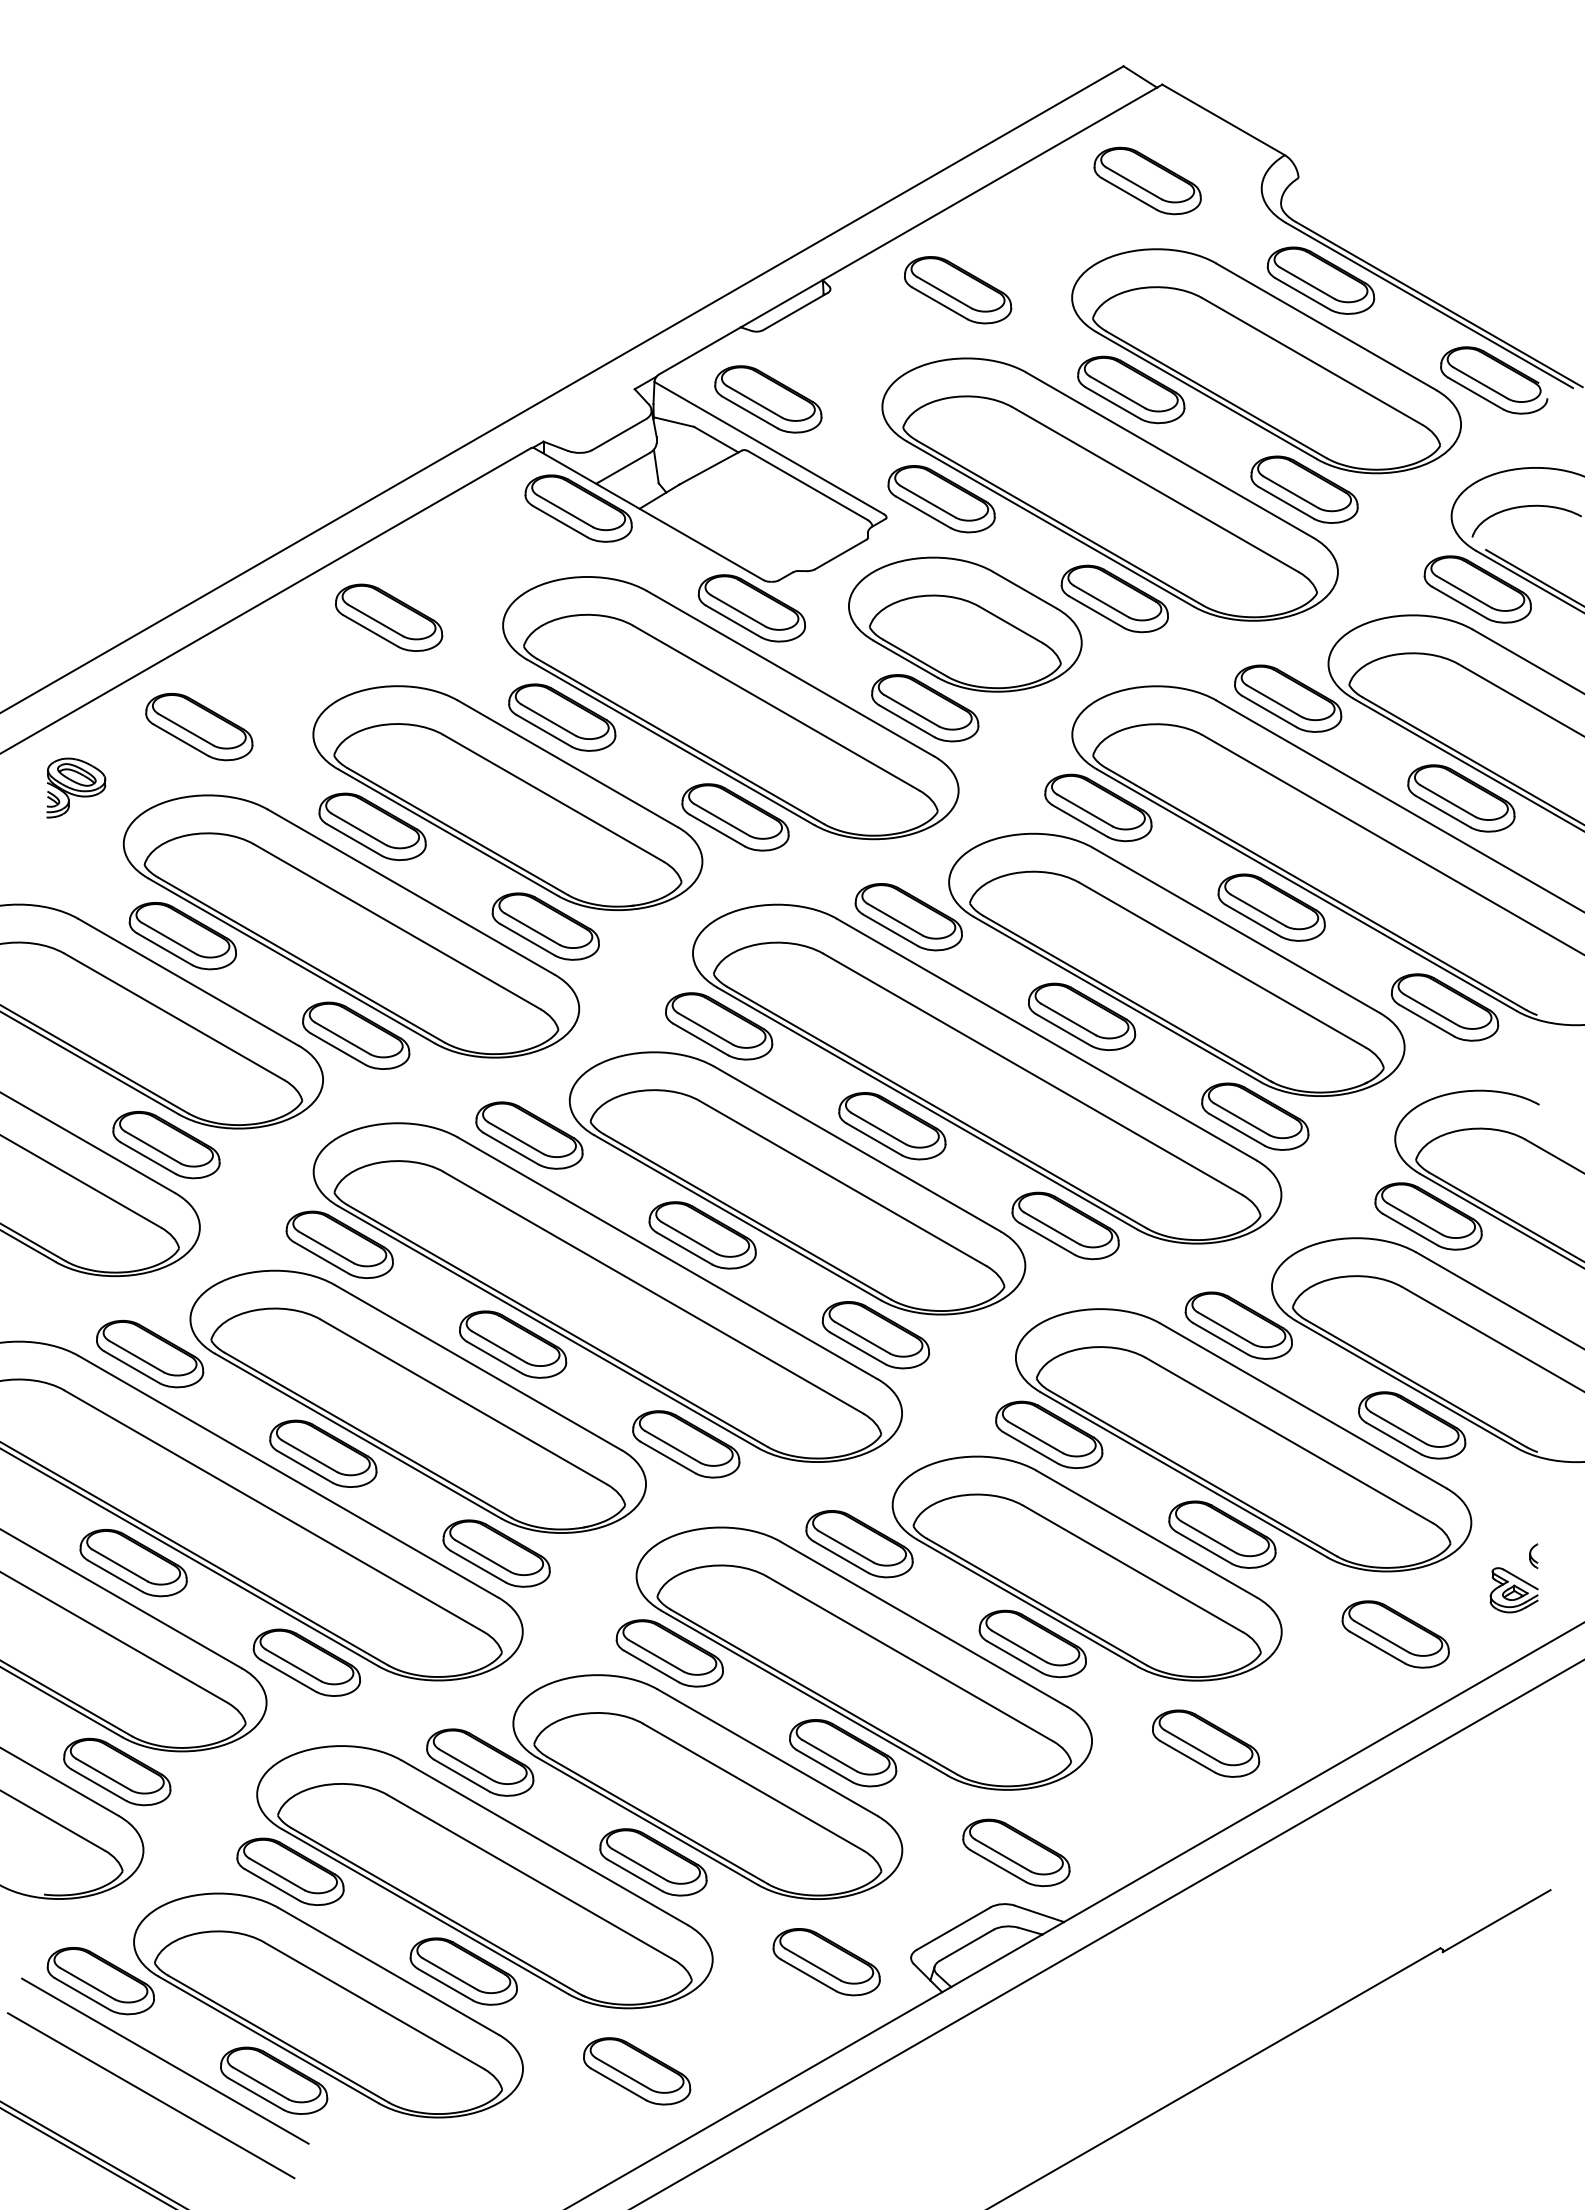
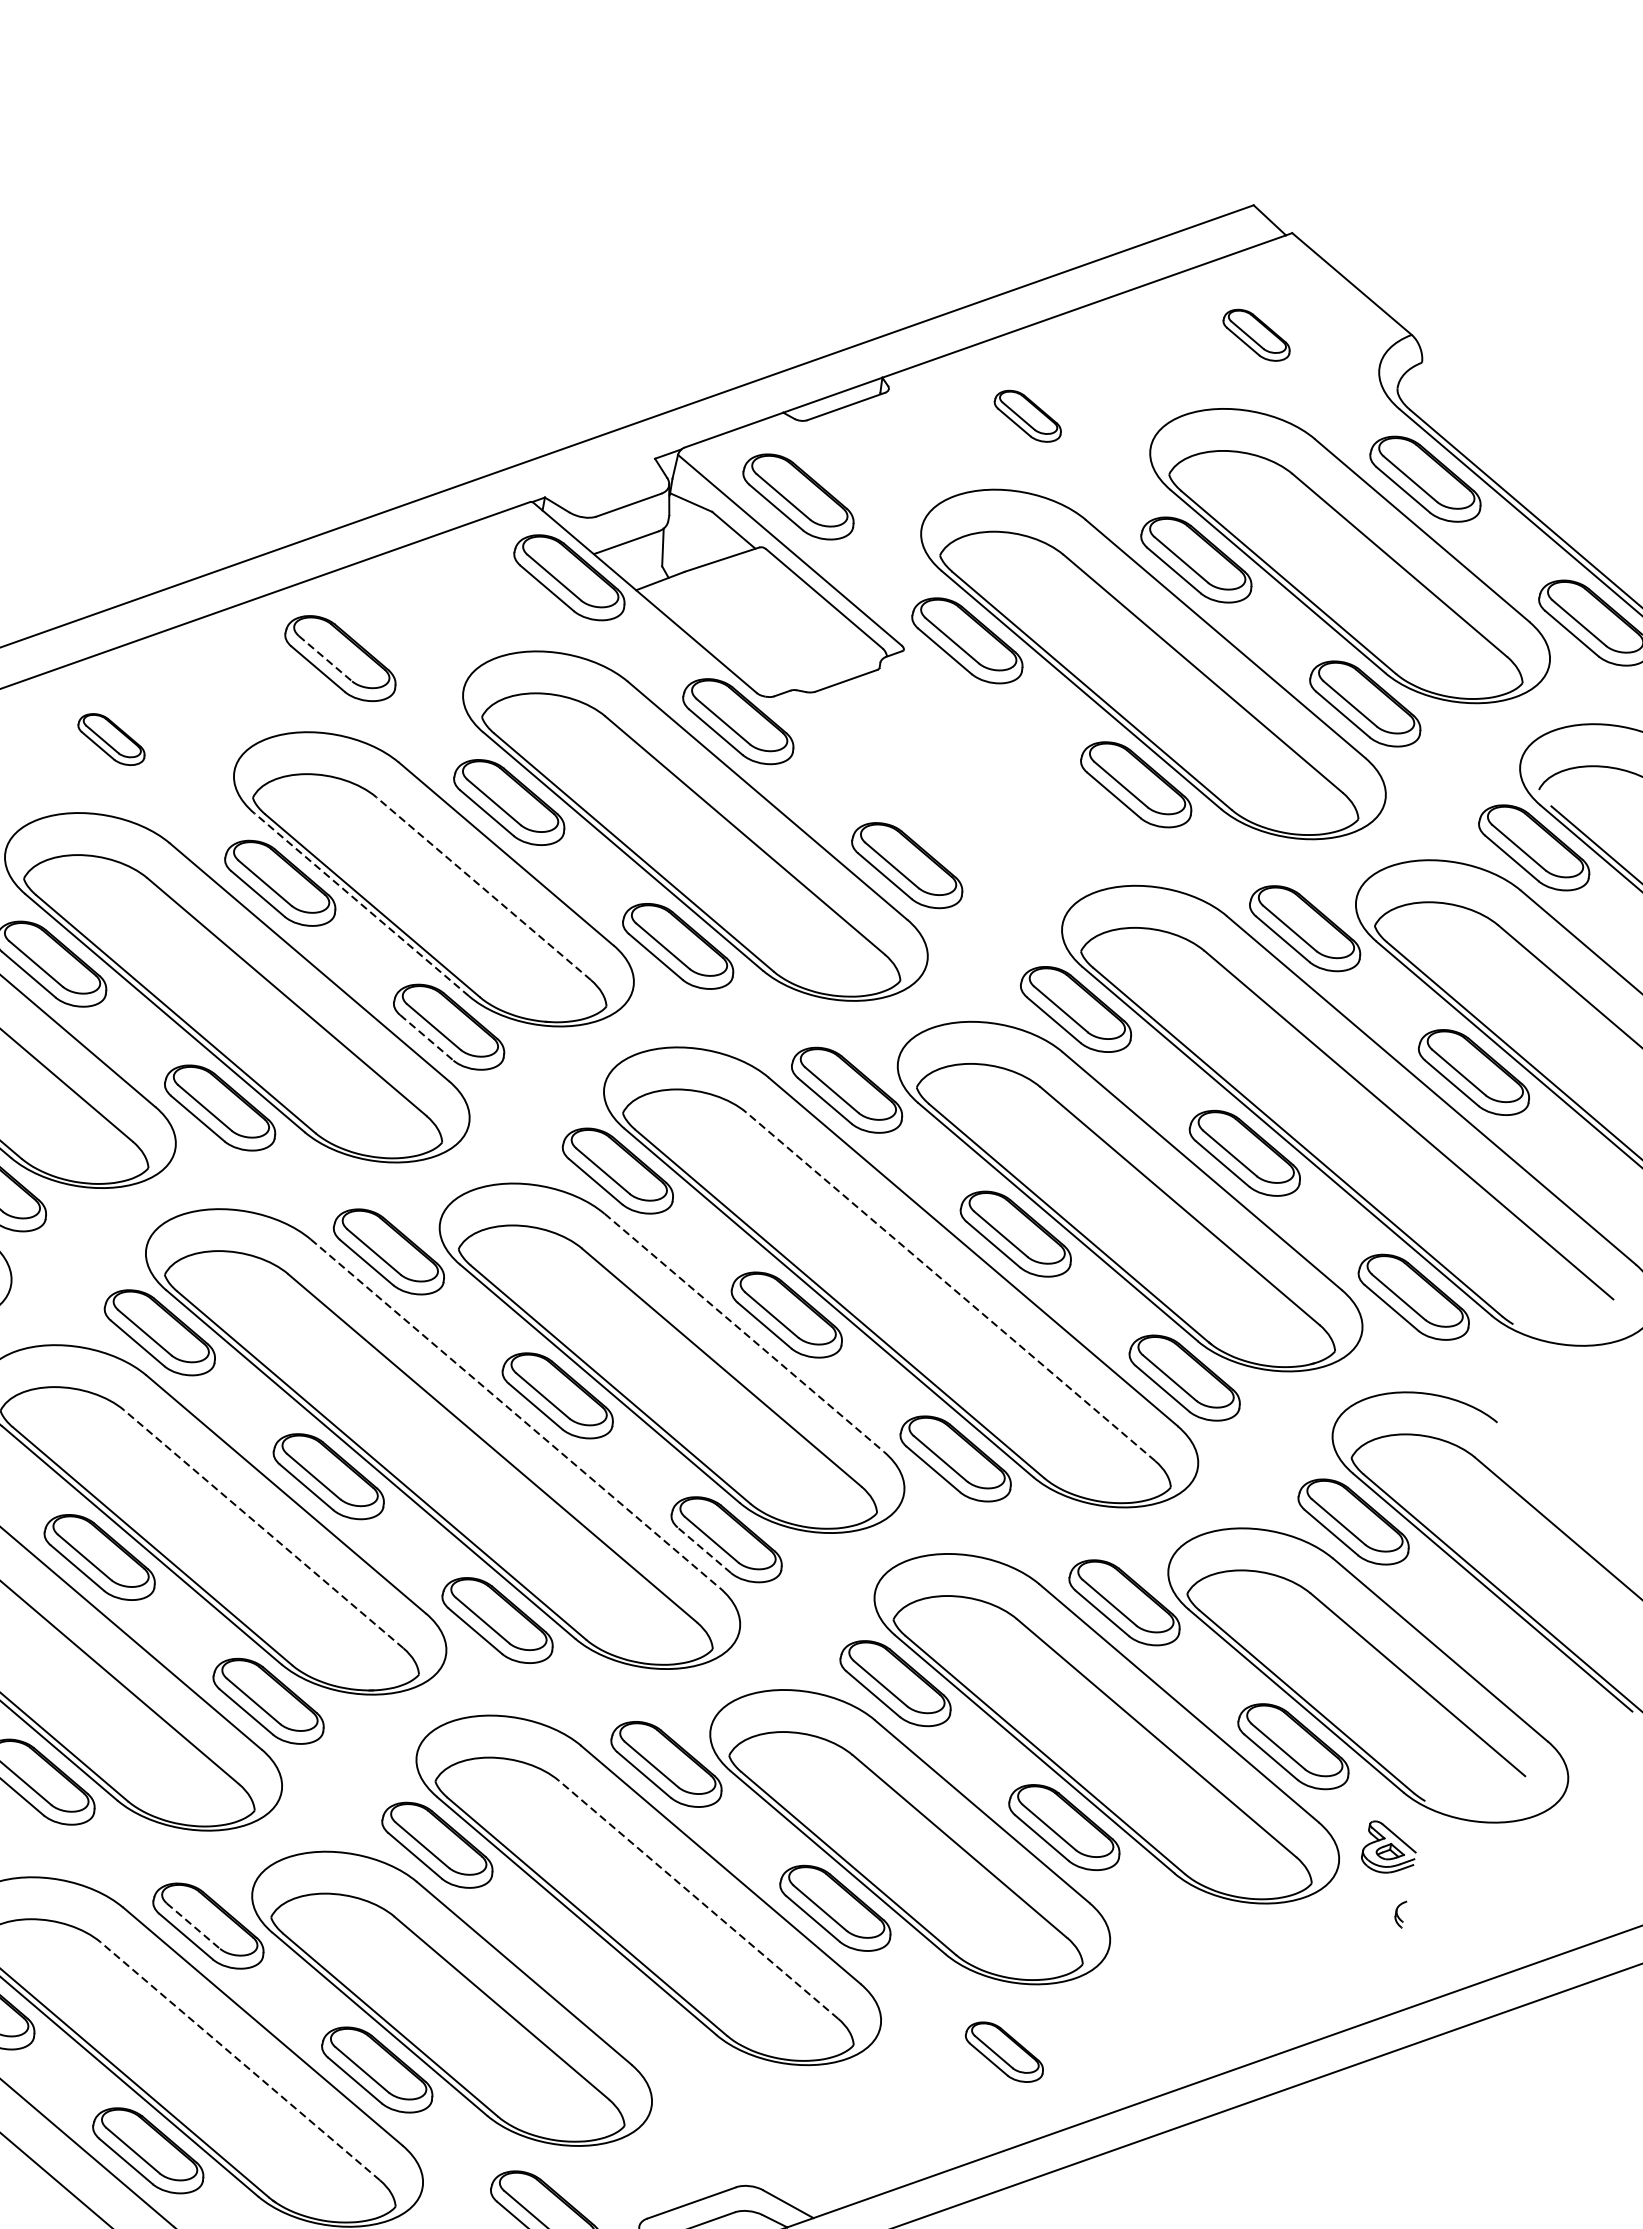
part: (1147, 180) -> (1256, 334), size x0.6
part: (958, 290) -> (1028, 416), size x0.6
line: (375, 620) -> (325, 658), solid -> dashed
part: (965, 624) -> (968, 782), removed
part: (199, 727) -> (111, 739), size x0.6
line: (553, 798) -> (483, 888), solid -> dashed
line: (448, 832) -> (362, 904), solid -> dashed
line: (527, 939) -> (426, 1037), solid -> dashed
line: (1032, 1074) -> (950, 1286), solid -> dashed
line: (857, 1149) -> (744, 1333), solid -> dashed
line: (668, 1258) -> (516, 1414), solid -> dashed
line: (857, 1348) -> (704, 1550), solid -> dashed
line: (463, 1401) -> (263, 1528), solid -> dashed
part: (1513, 1590) -> (1389, 1849), moved
part: (1395, 1634) -> (1233, 1971), removed
line: (909, 1658) -> (698, 1899), solid -> dashed
part: (1206, 1743) -> (1005, 2052), size x0.7
part: (843, 1753) -> (606, 1989), removed
line: (466, 1765) -> (193, 1926), solid -> dashed
part: (1016, 1852) -> (775, 2132), removed
line: (530, 1877) -> (240, 2061), solid -> dashed

